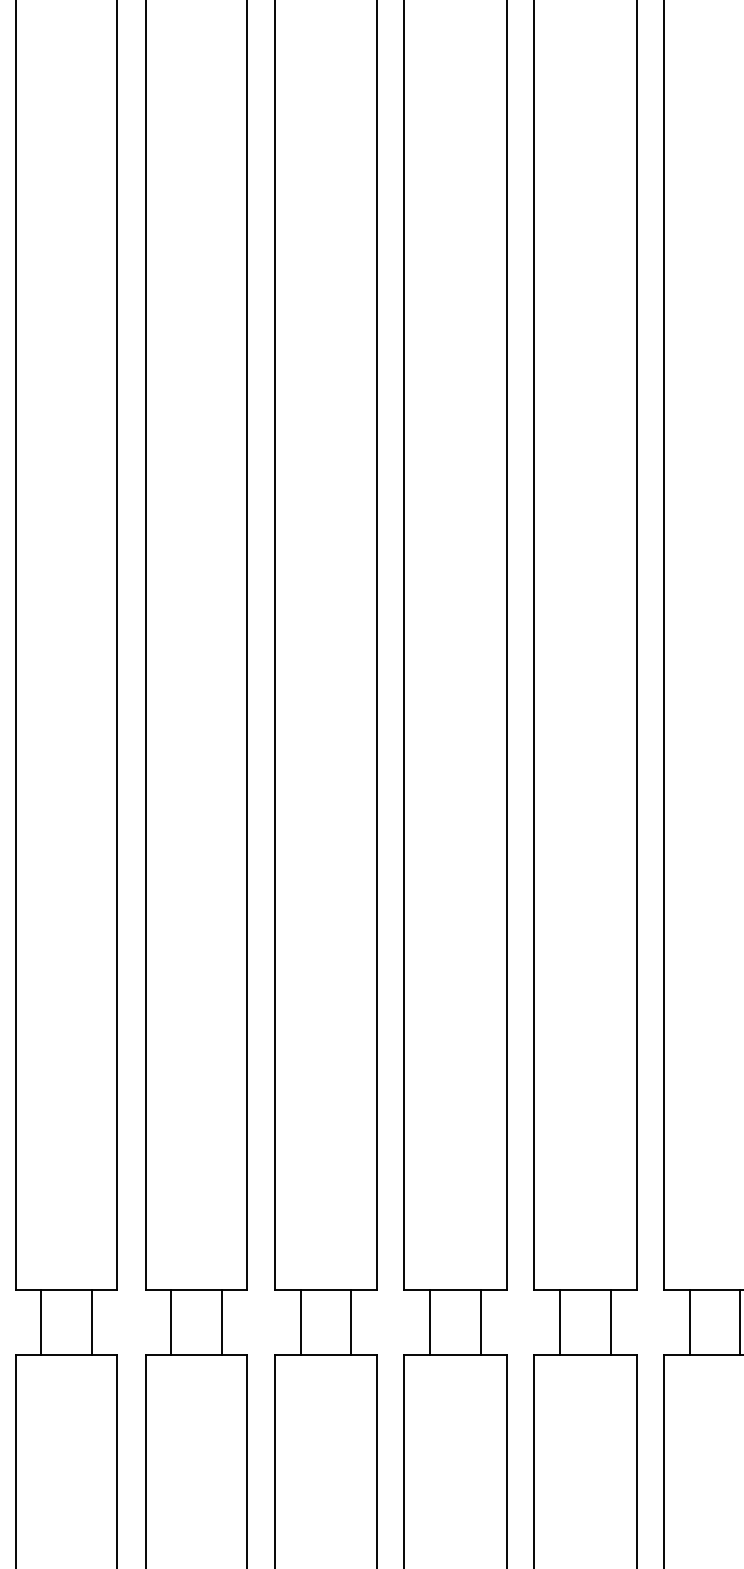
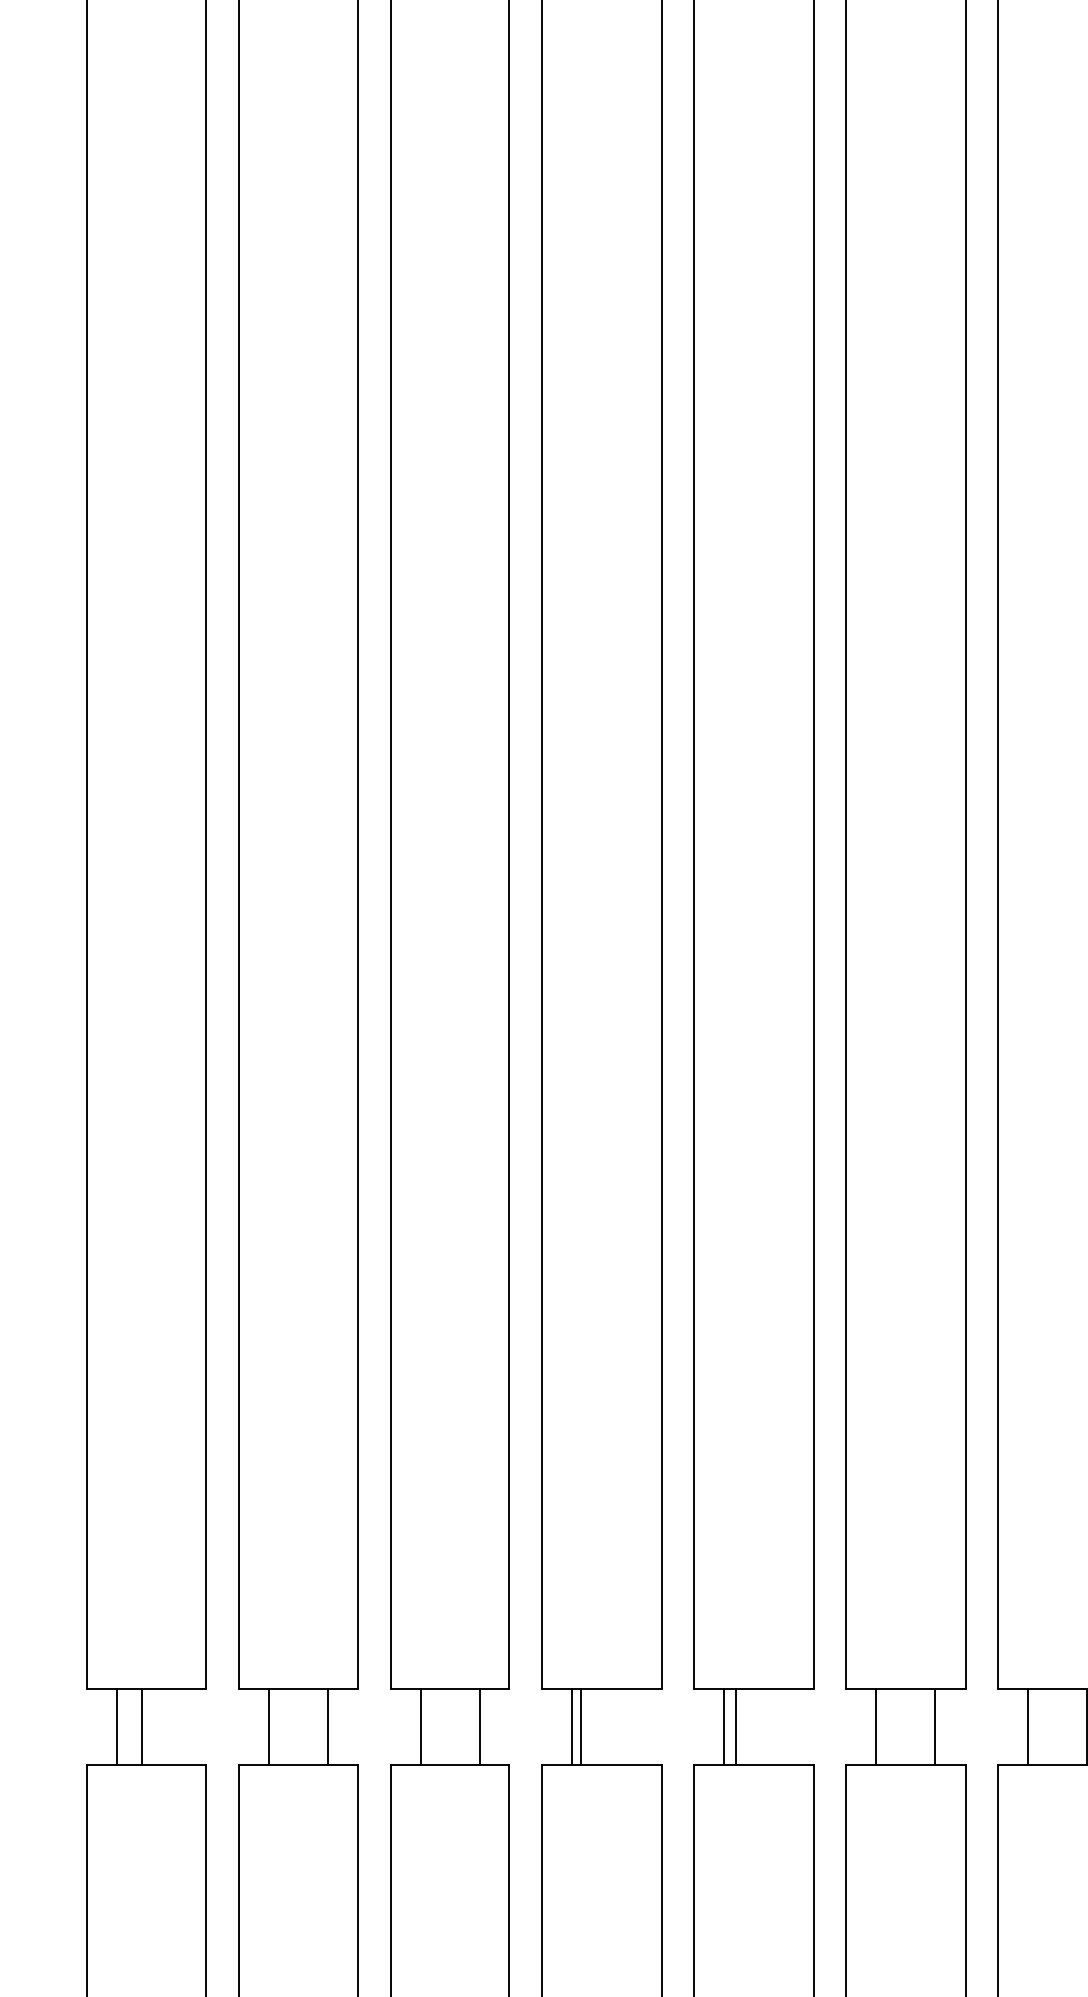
line: (92, 1322) -> (142, 1726), moved
line: (480, 1322) -> (580, 1726), moved
line: (610, 1322) -> (735, 1726), moved

